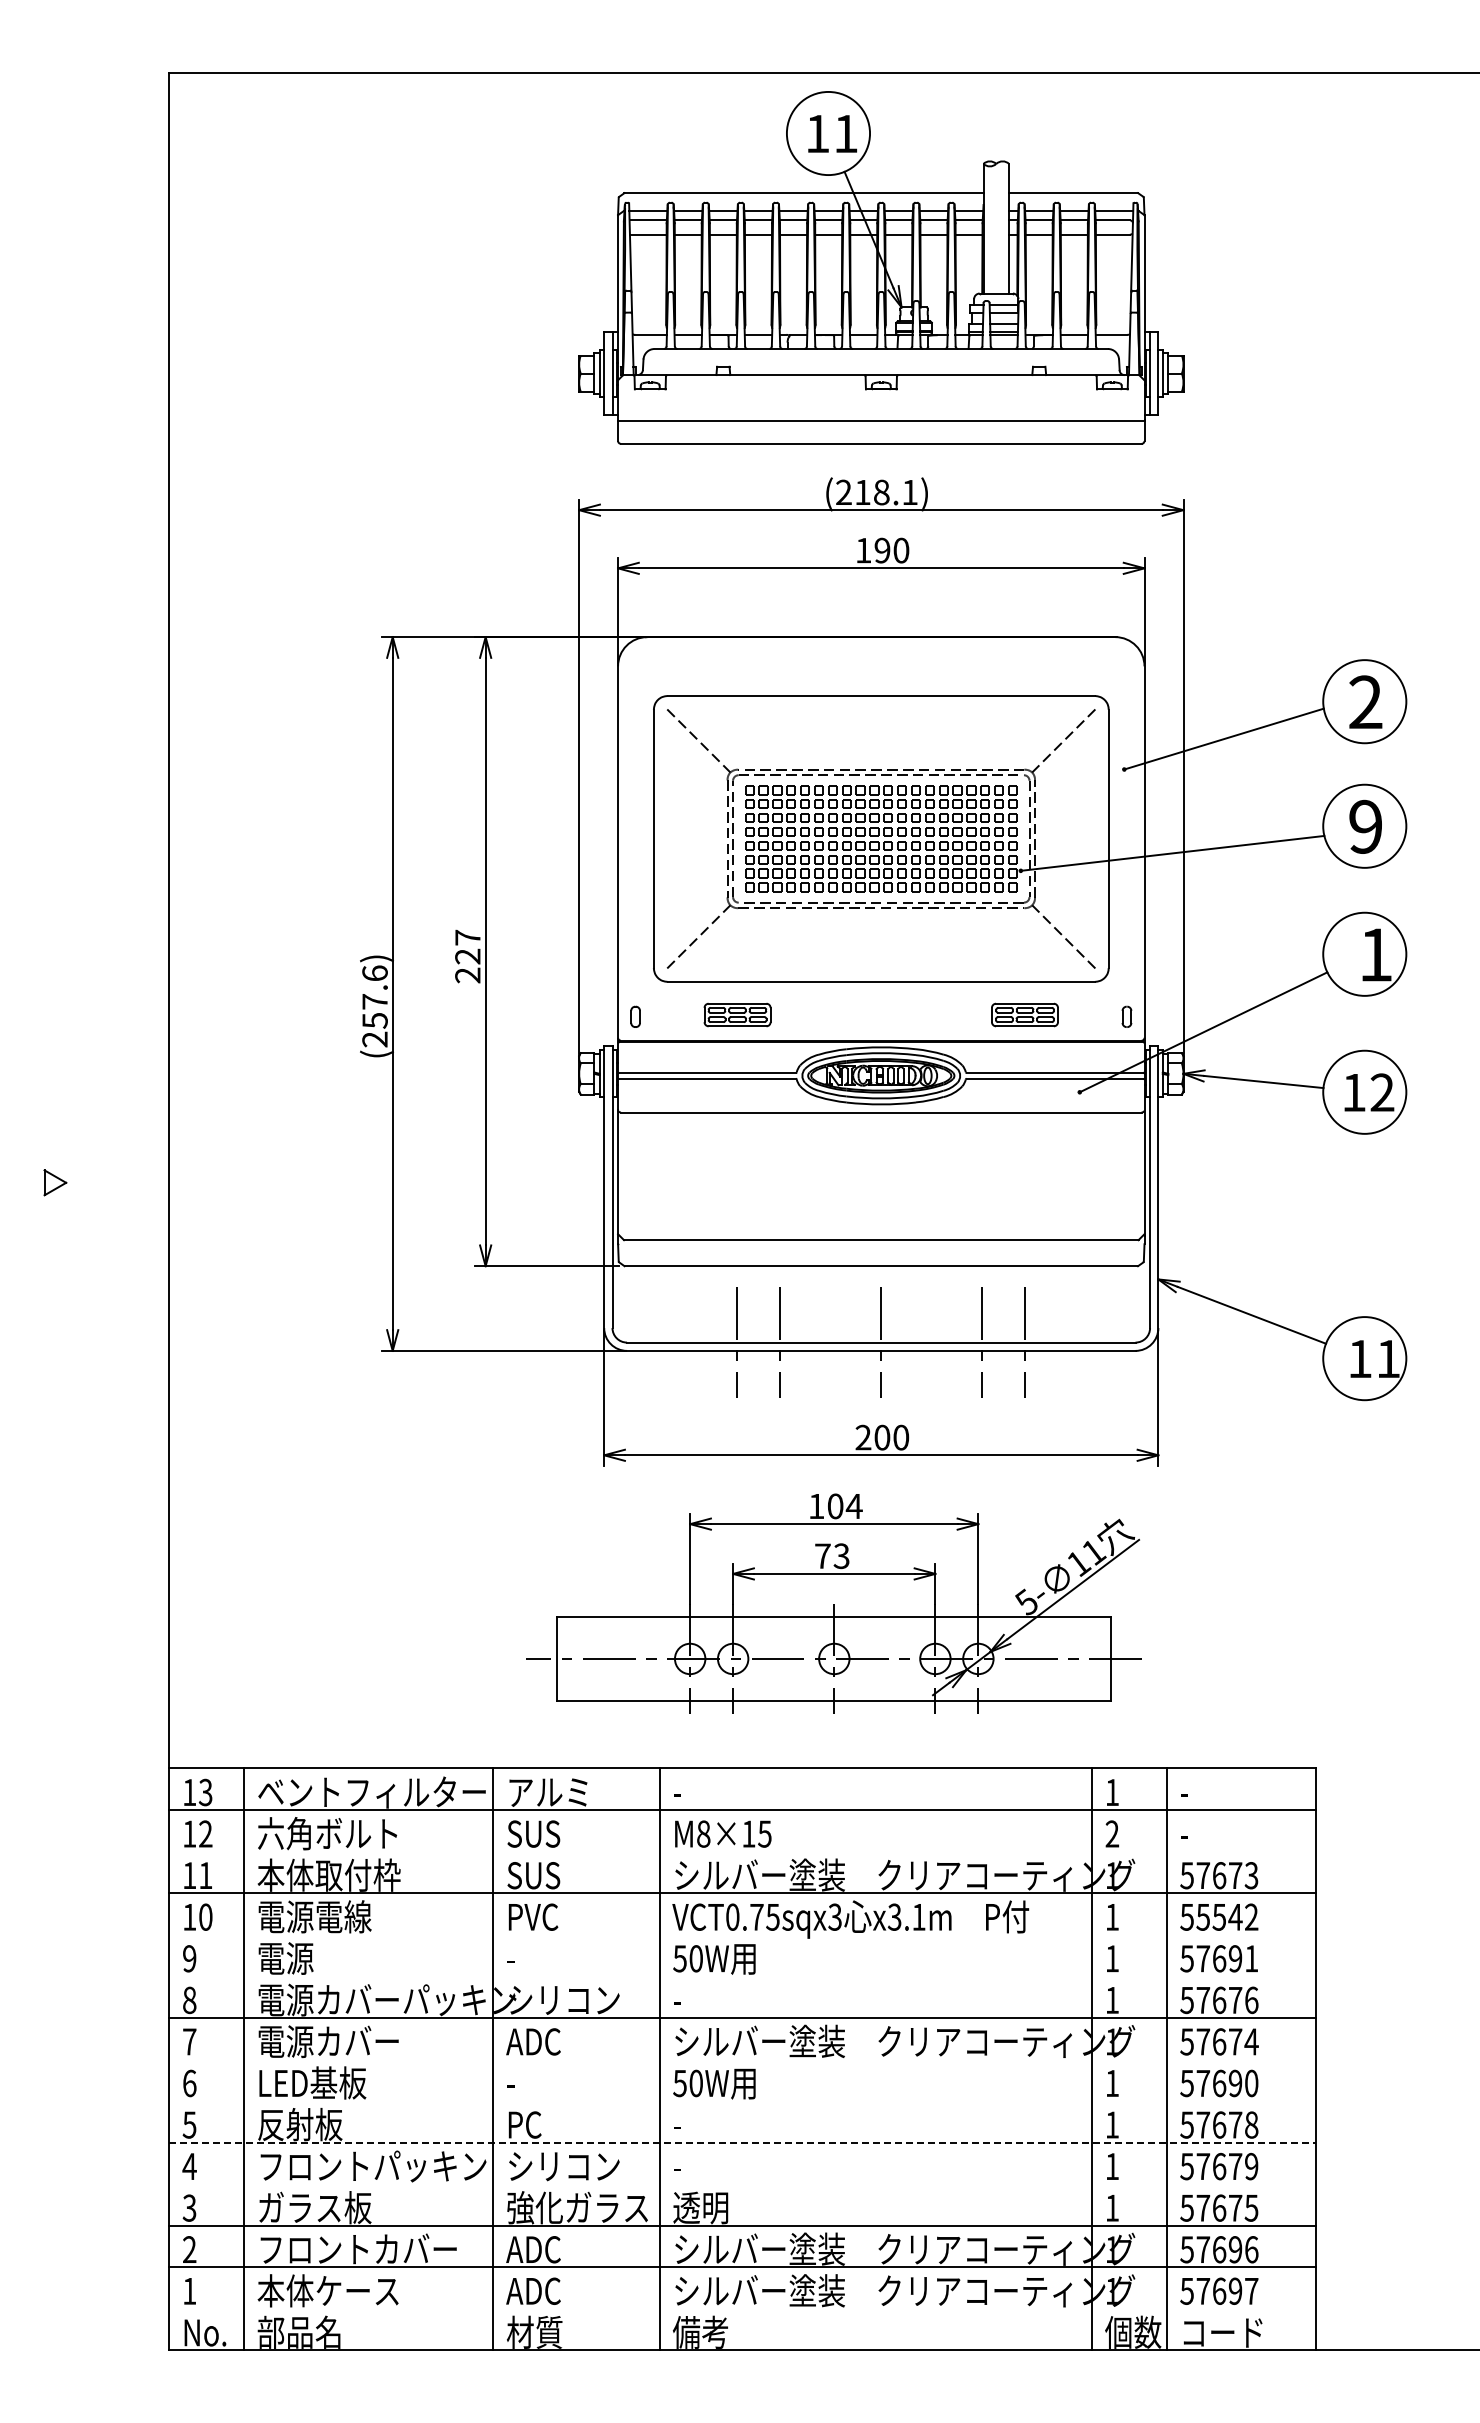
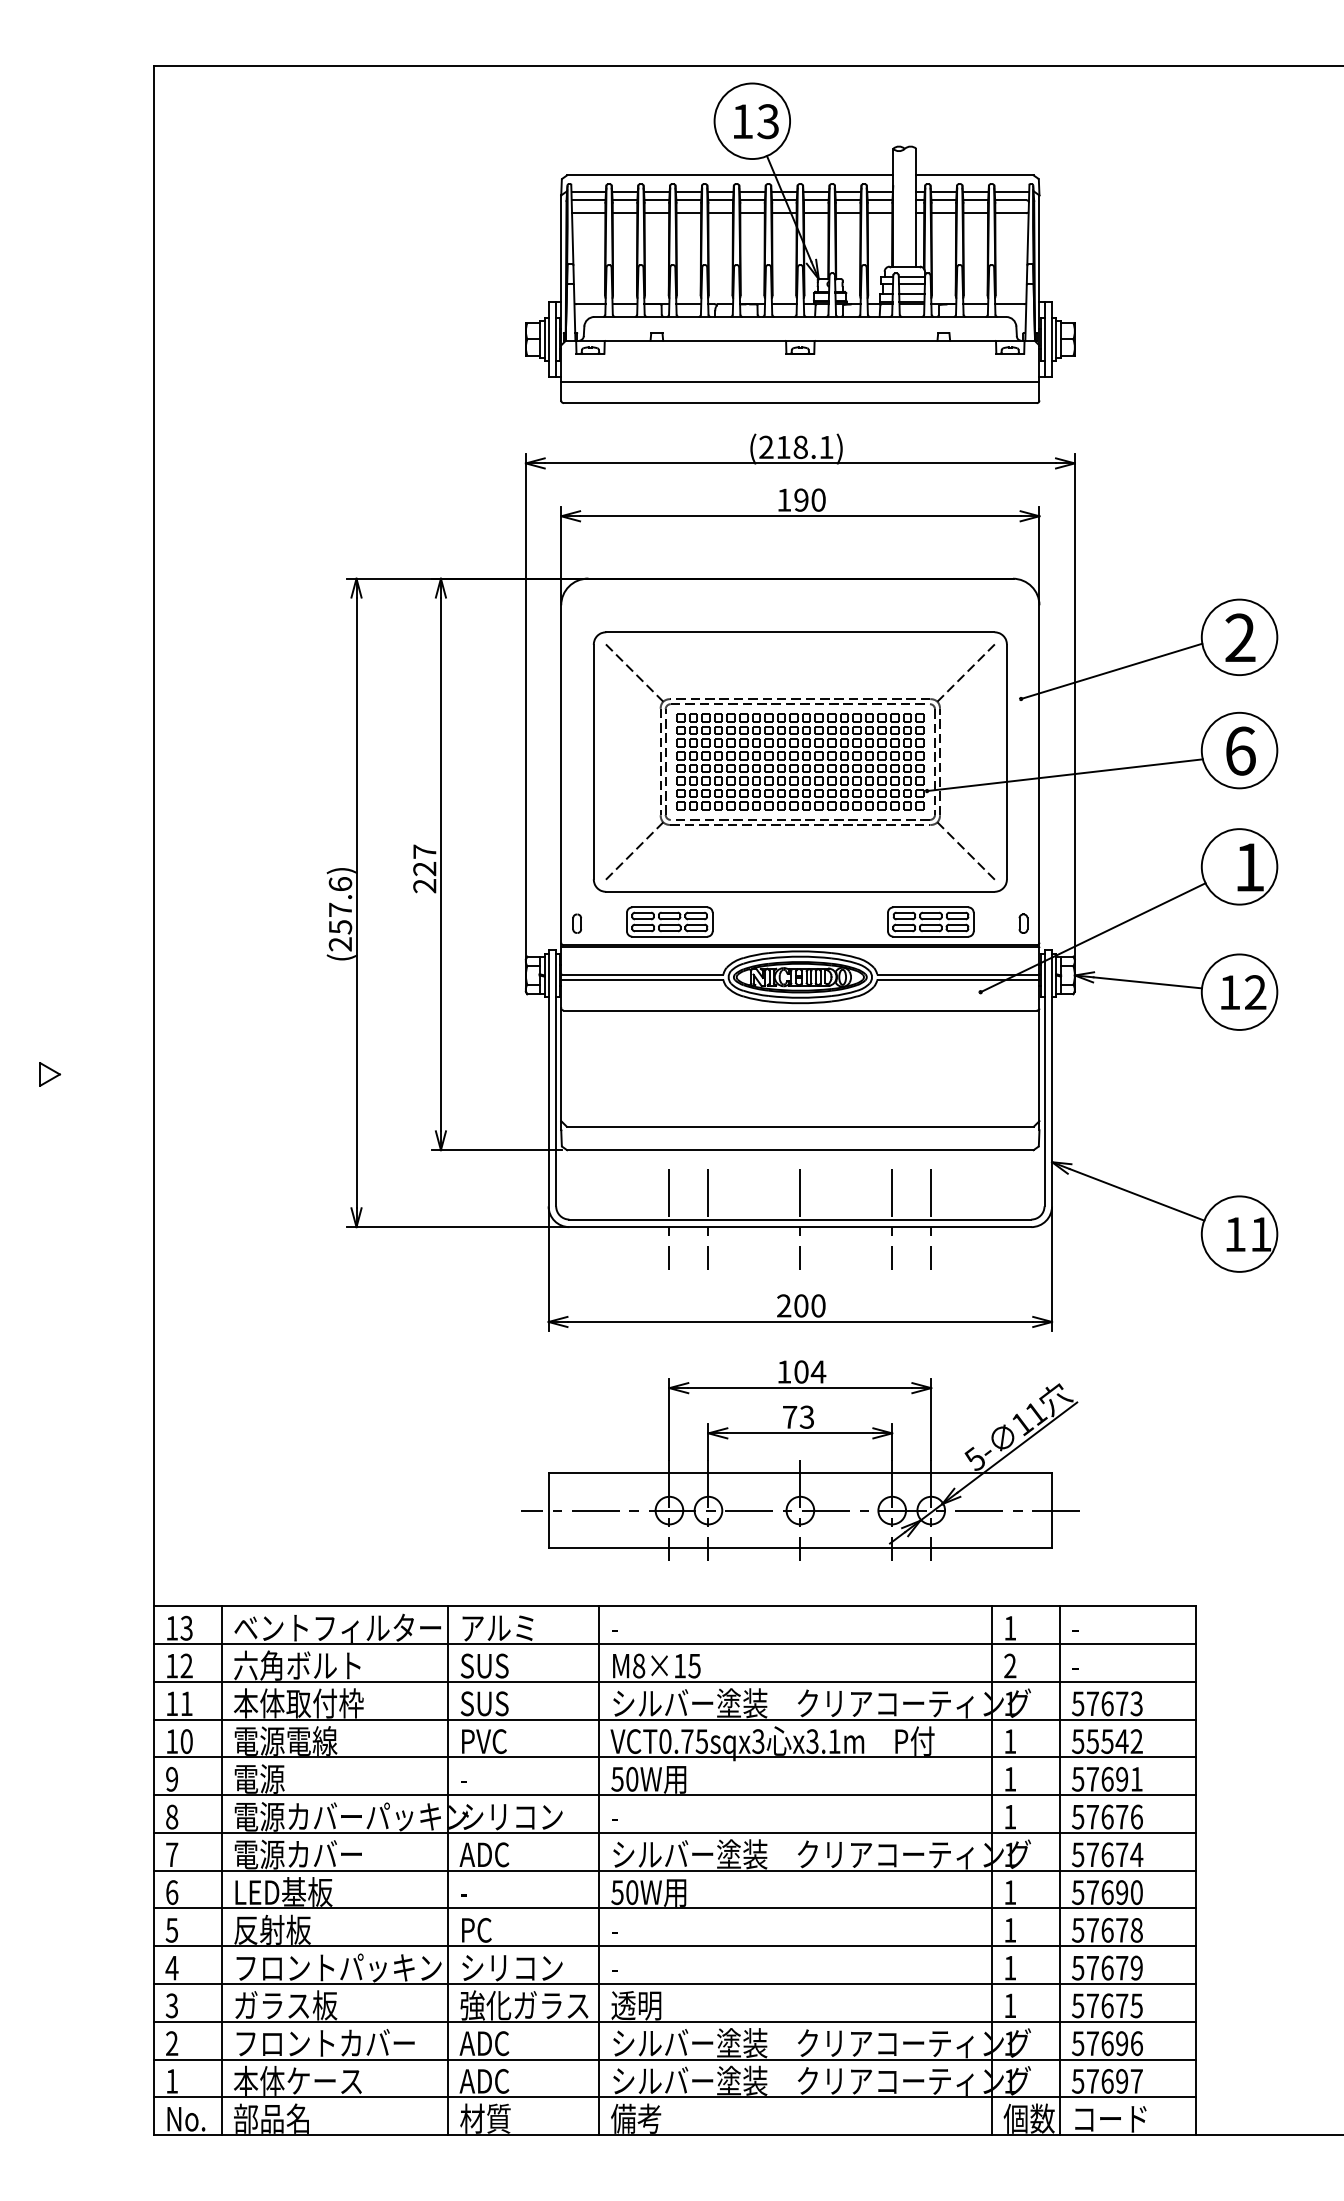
text: (845, 133) -> (767, 121), 11 -> 13
text: (1365, 826) -> (1240, 750), 9 -> 6
part: (737, 1014) -> (669, 921), size x1.43
part: (1024, 1014) -> (930, 921), size x1.43
part: (833, 1603) -> (799, 1460), moved
line: (742, 1851) -> (674, 1681), added
line: (742, 1934) -> (674, 1757), added
line: (742, 1976) -> (674, 1795), added
line: (742, 2059) -> (674, 1870), added
line: (742, 2100) -> (674, 1908), added
line: (742, 2142) -> (674, 1946), dashed -> solid
line: (742, 2184) -> (674, 1984), added
line: (742, 2308) -> (674, 2097), added

